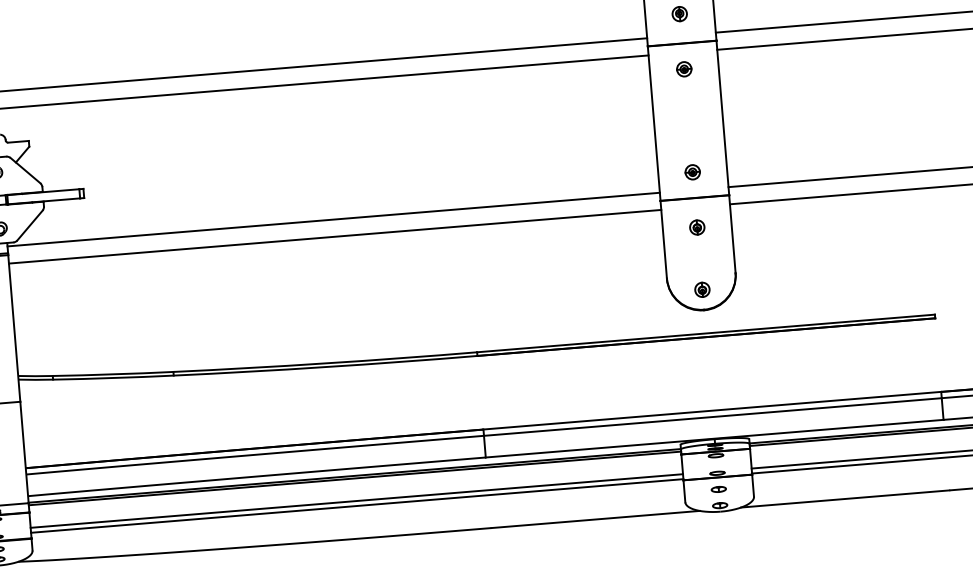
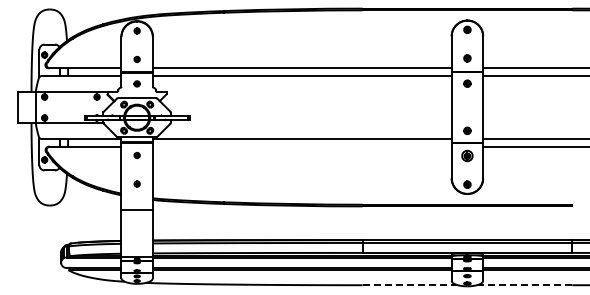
part: (697, 228) -> (467, 156), size x1.6
line: (333, 236) -> (301, 146), removed
line: (845, 499) -> (524, 285), solid -> dashed
line: (596, 520) -> (410, 285), solid -> dashed

